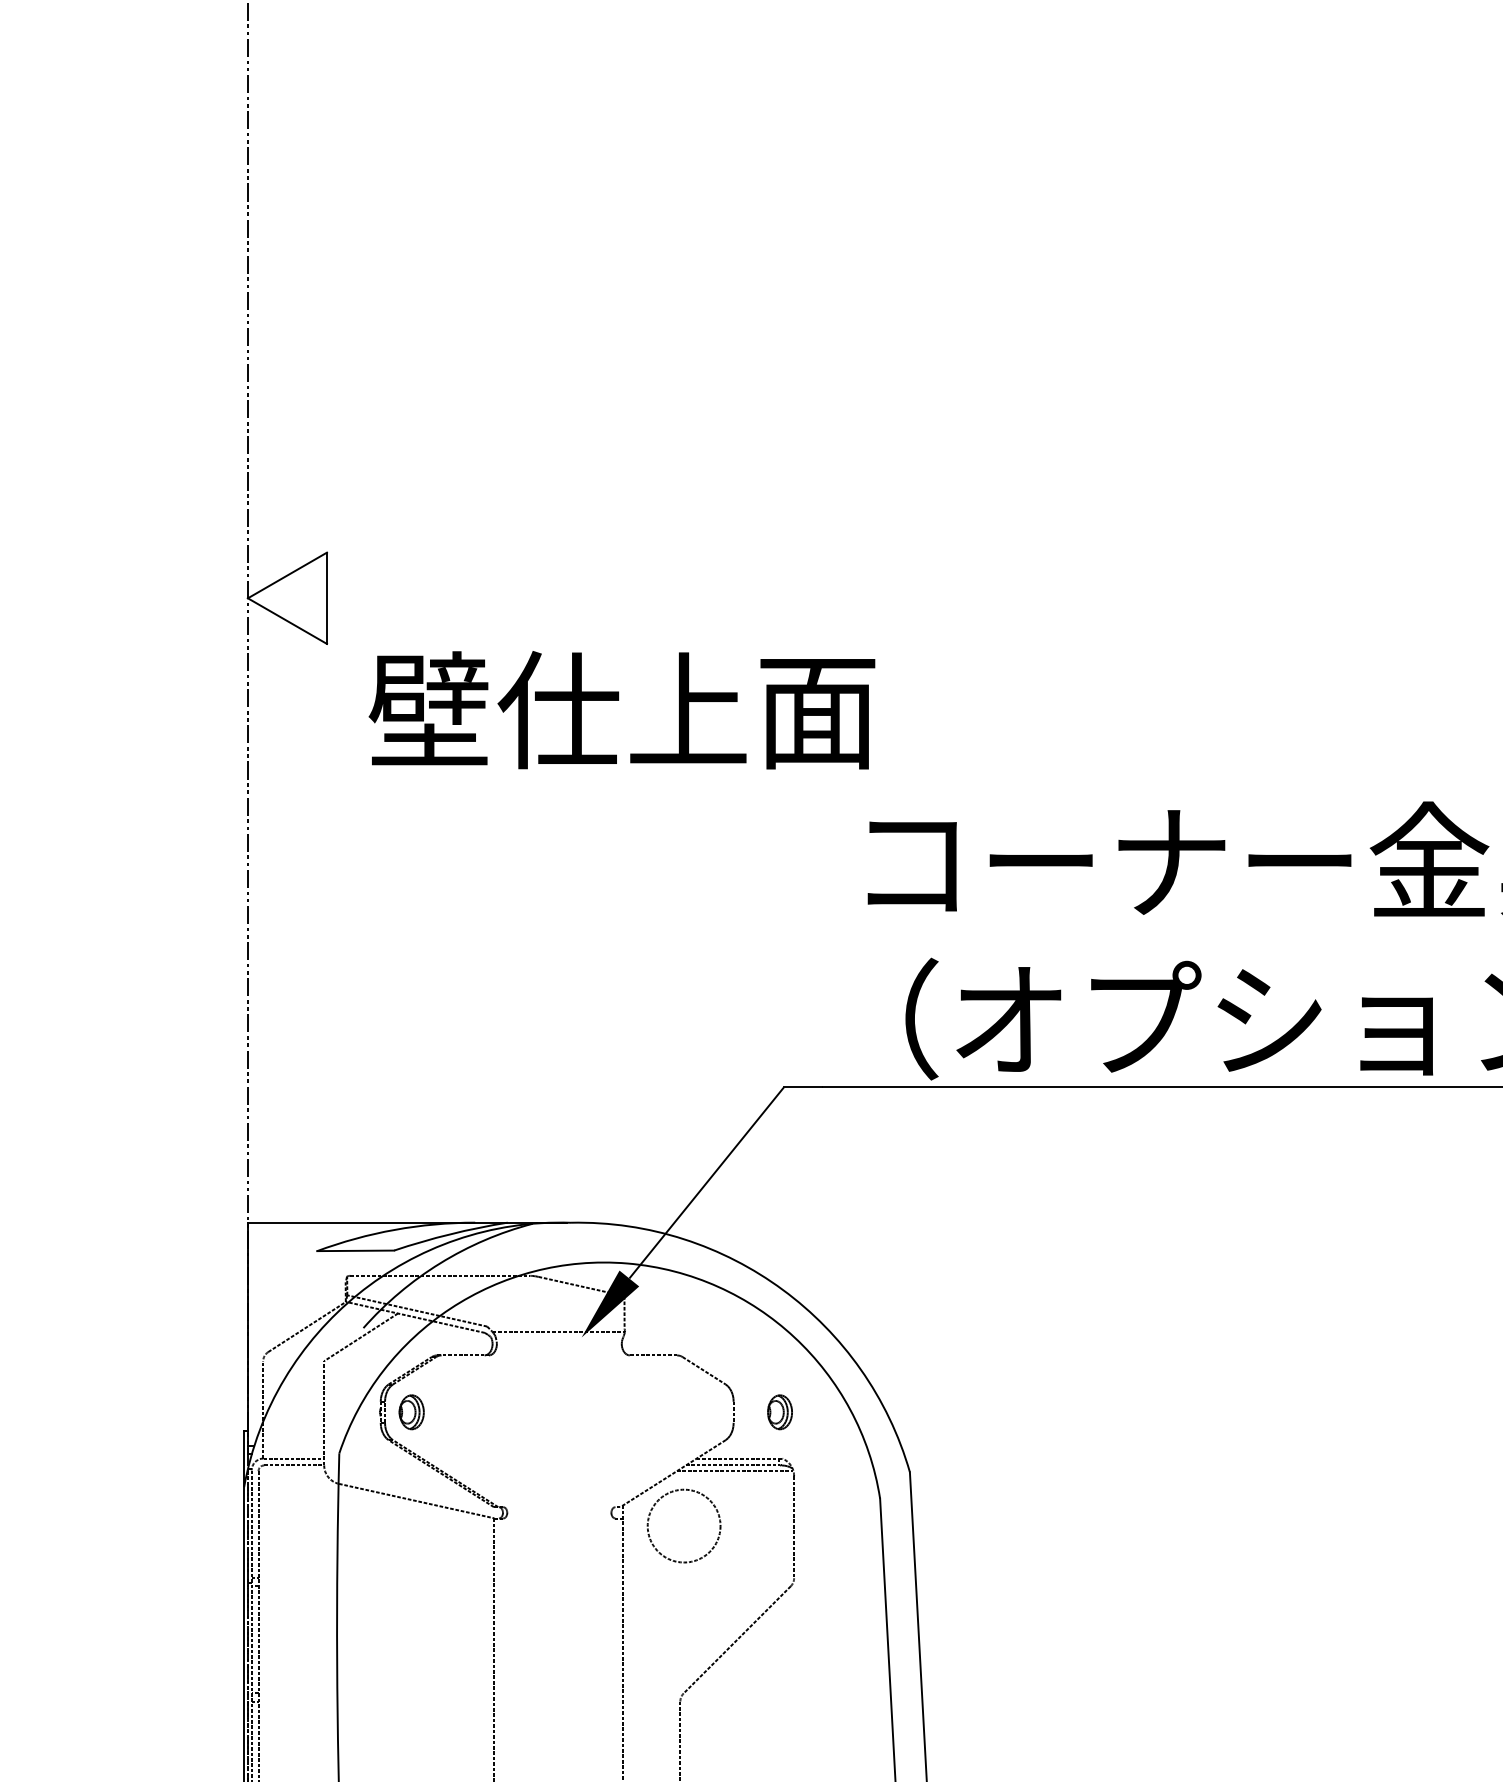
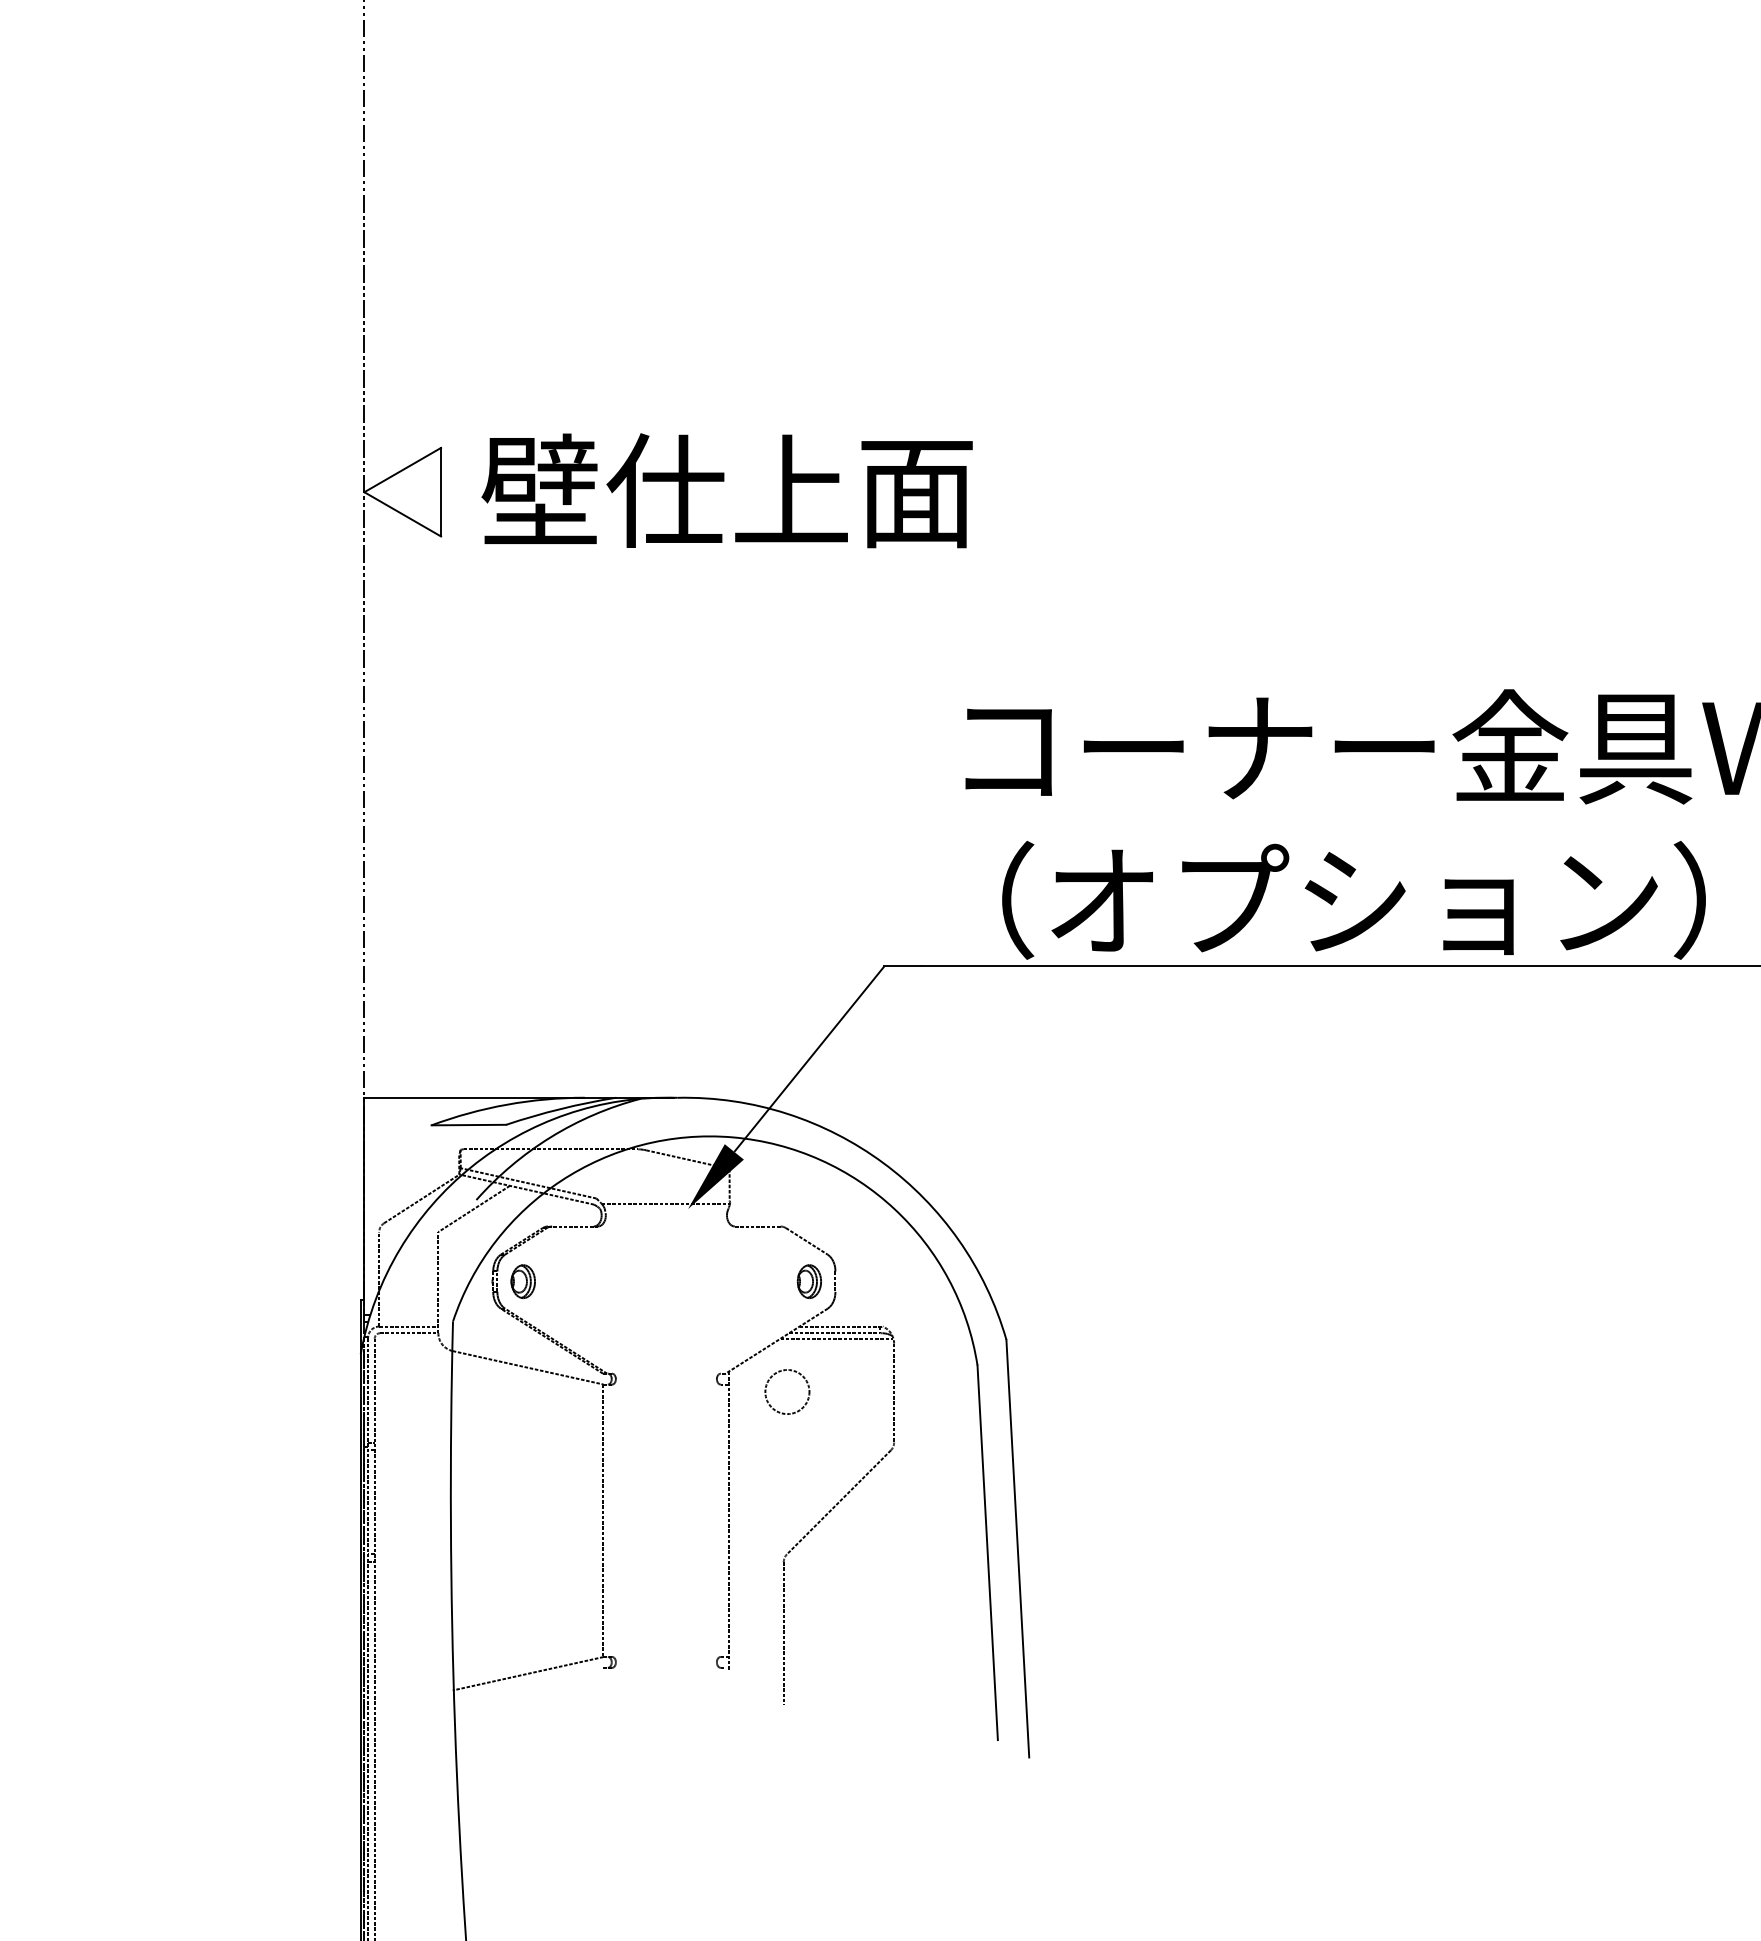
text: (621, 709) -> (726, 490), moved
part: (779, 1412) -> (808, 1281), moved
circle: (684, 1525) -> (787, 1391), size x0.62

